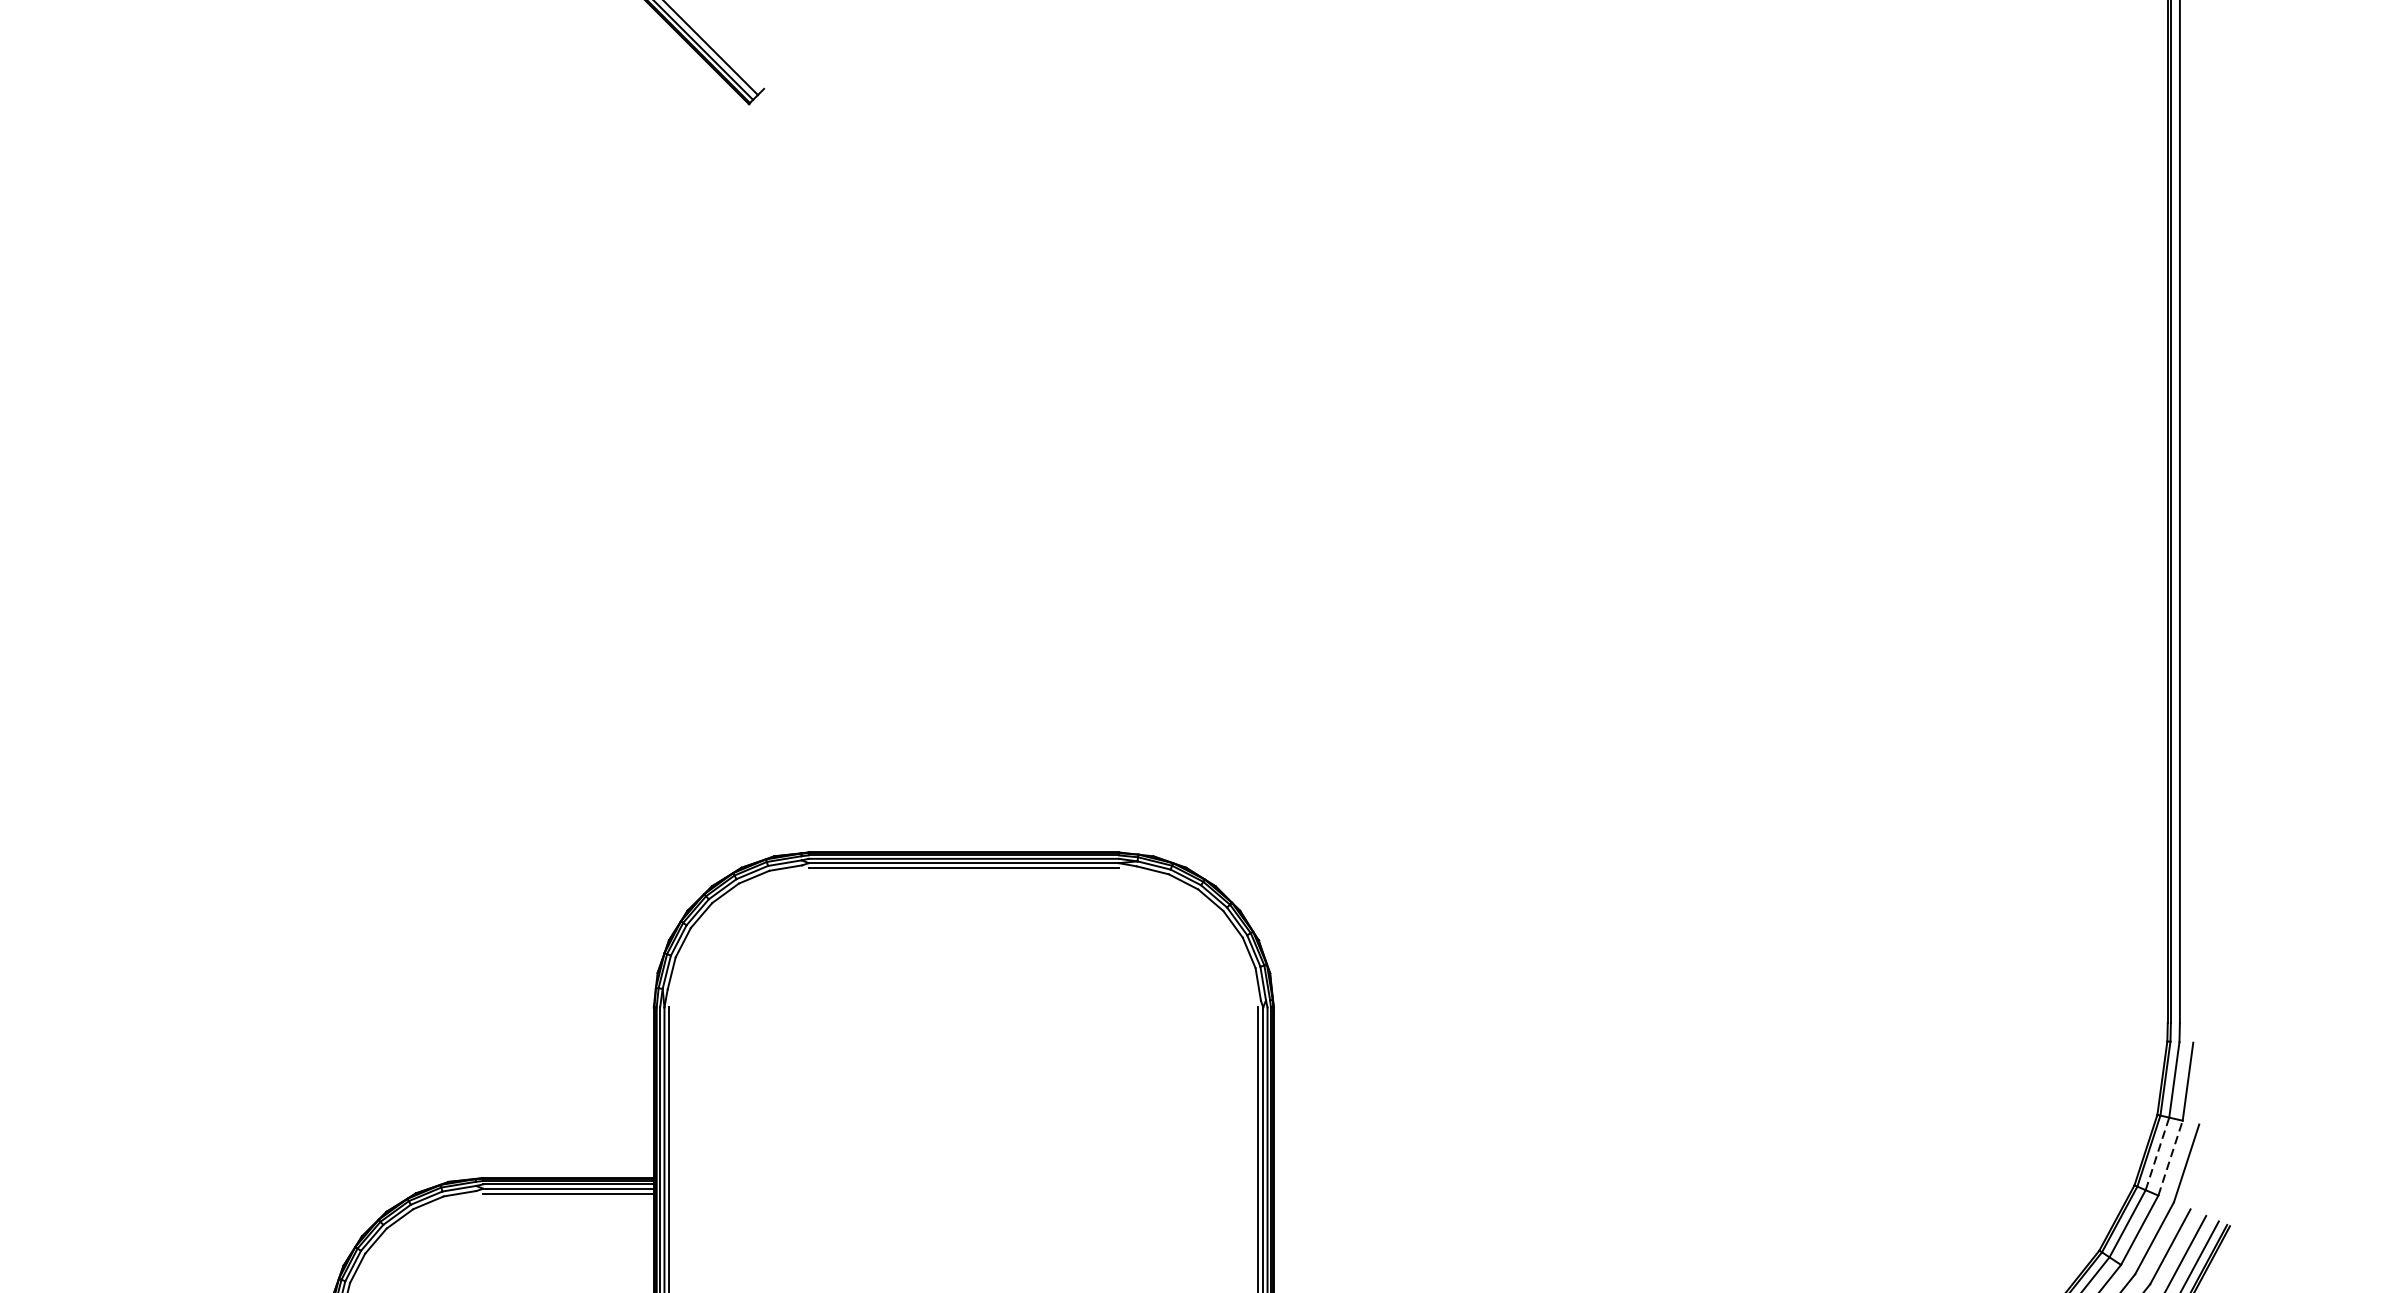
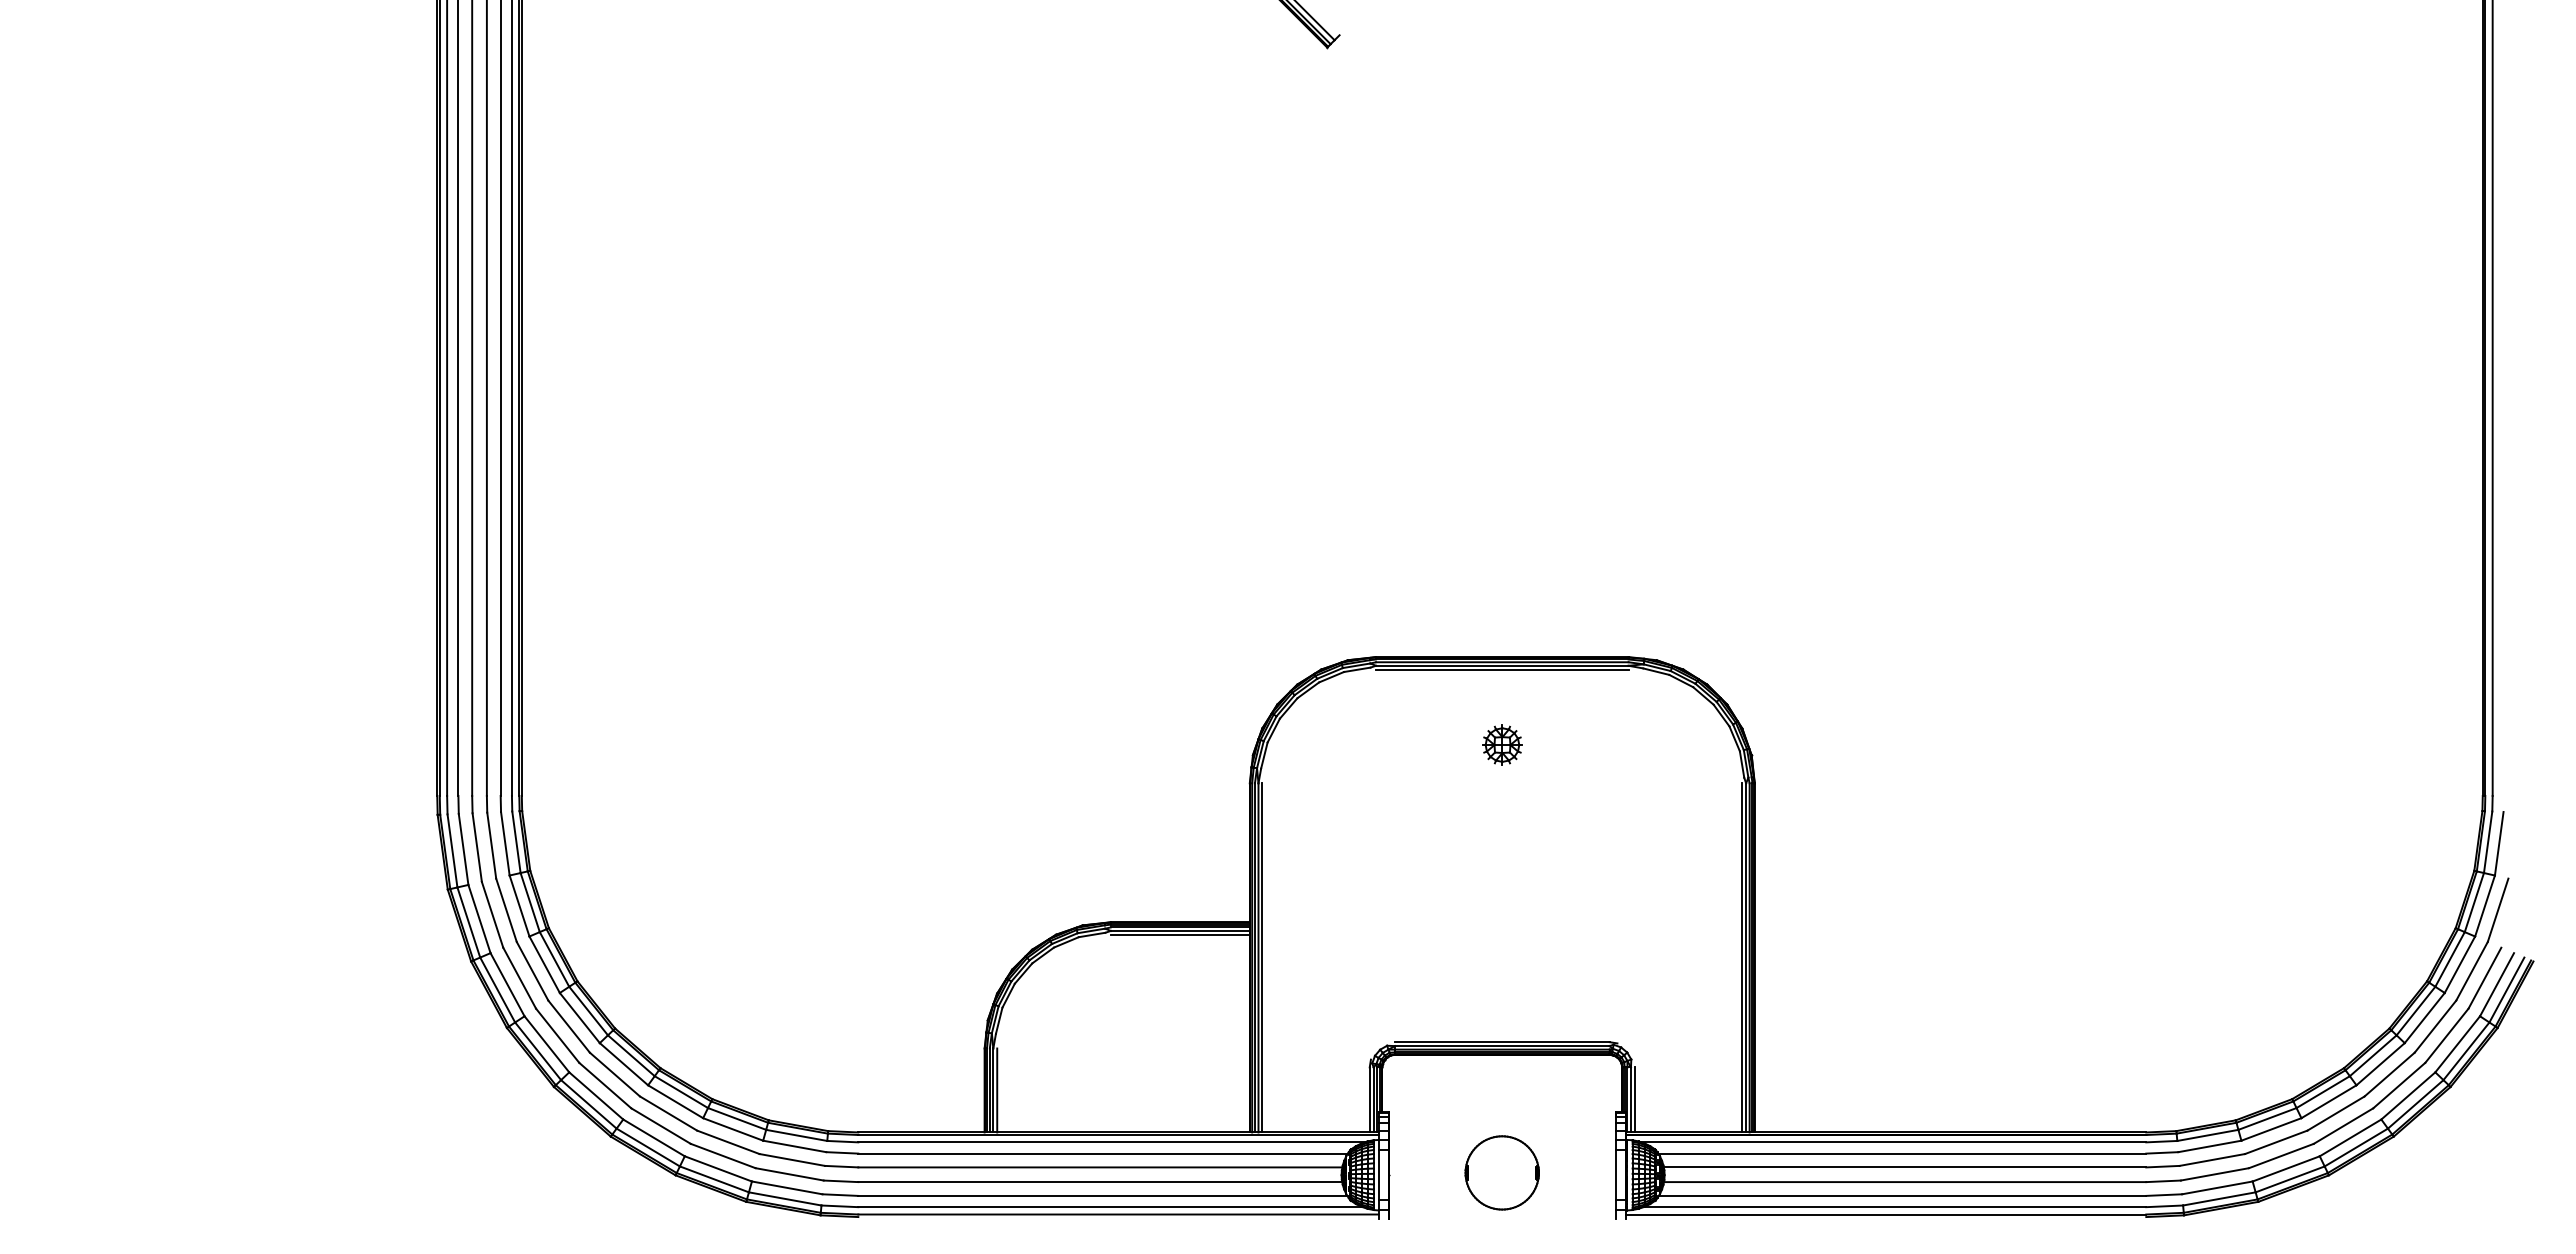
part: (964, 959) -> (1502, 744), added
line: (2157, 1153) -> (2474, 902), dashed -> solid
line: (2171, 1157) -> (2485, 905), dashed -> solid

